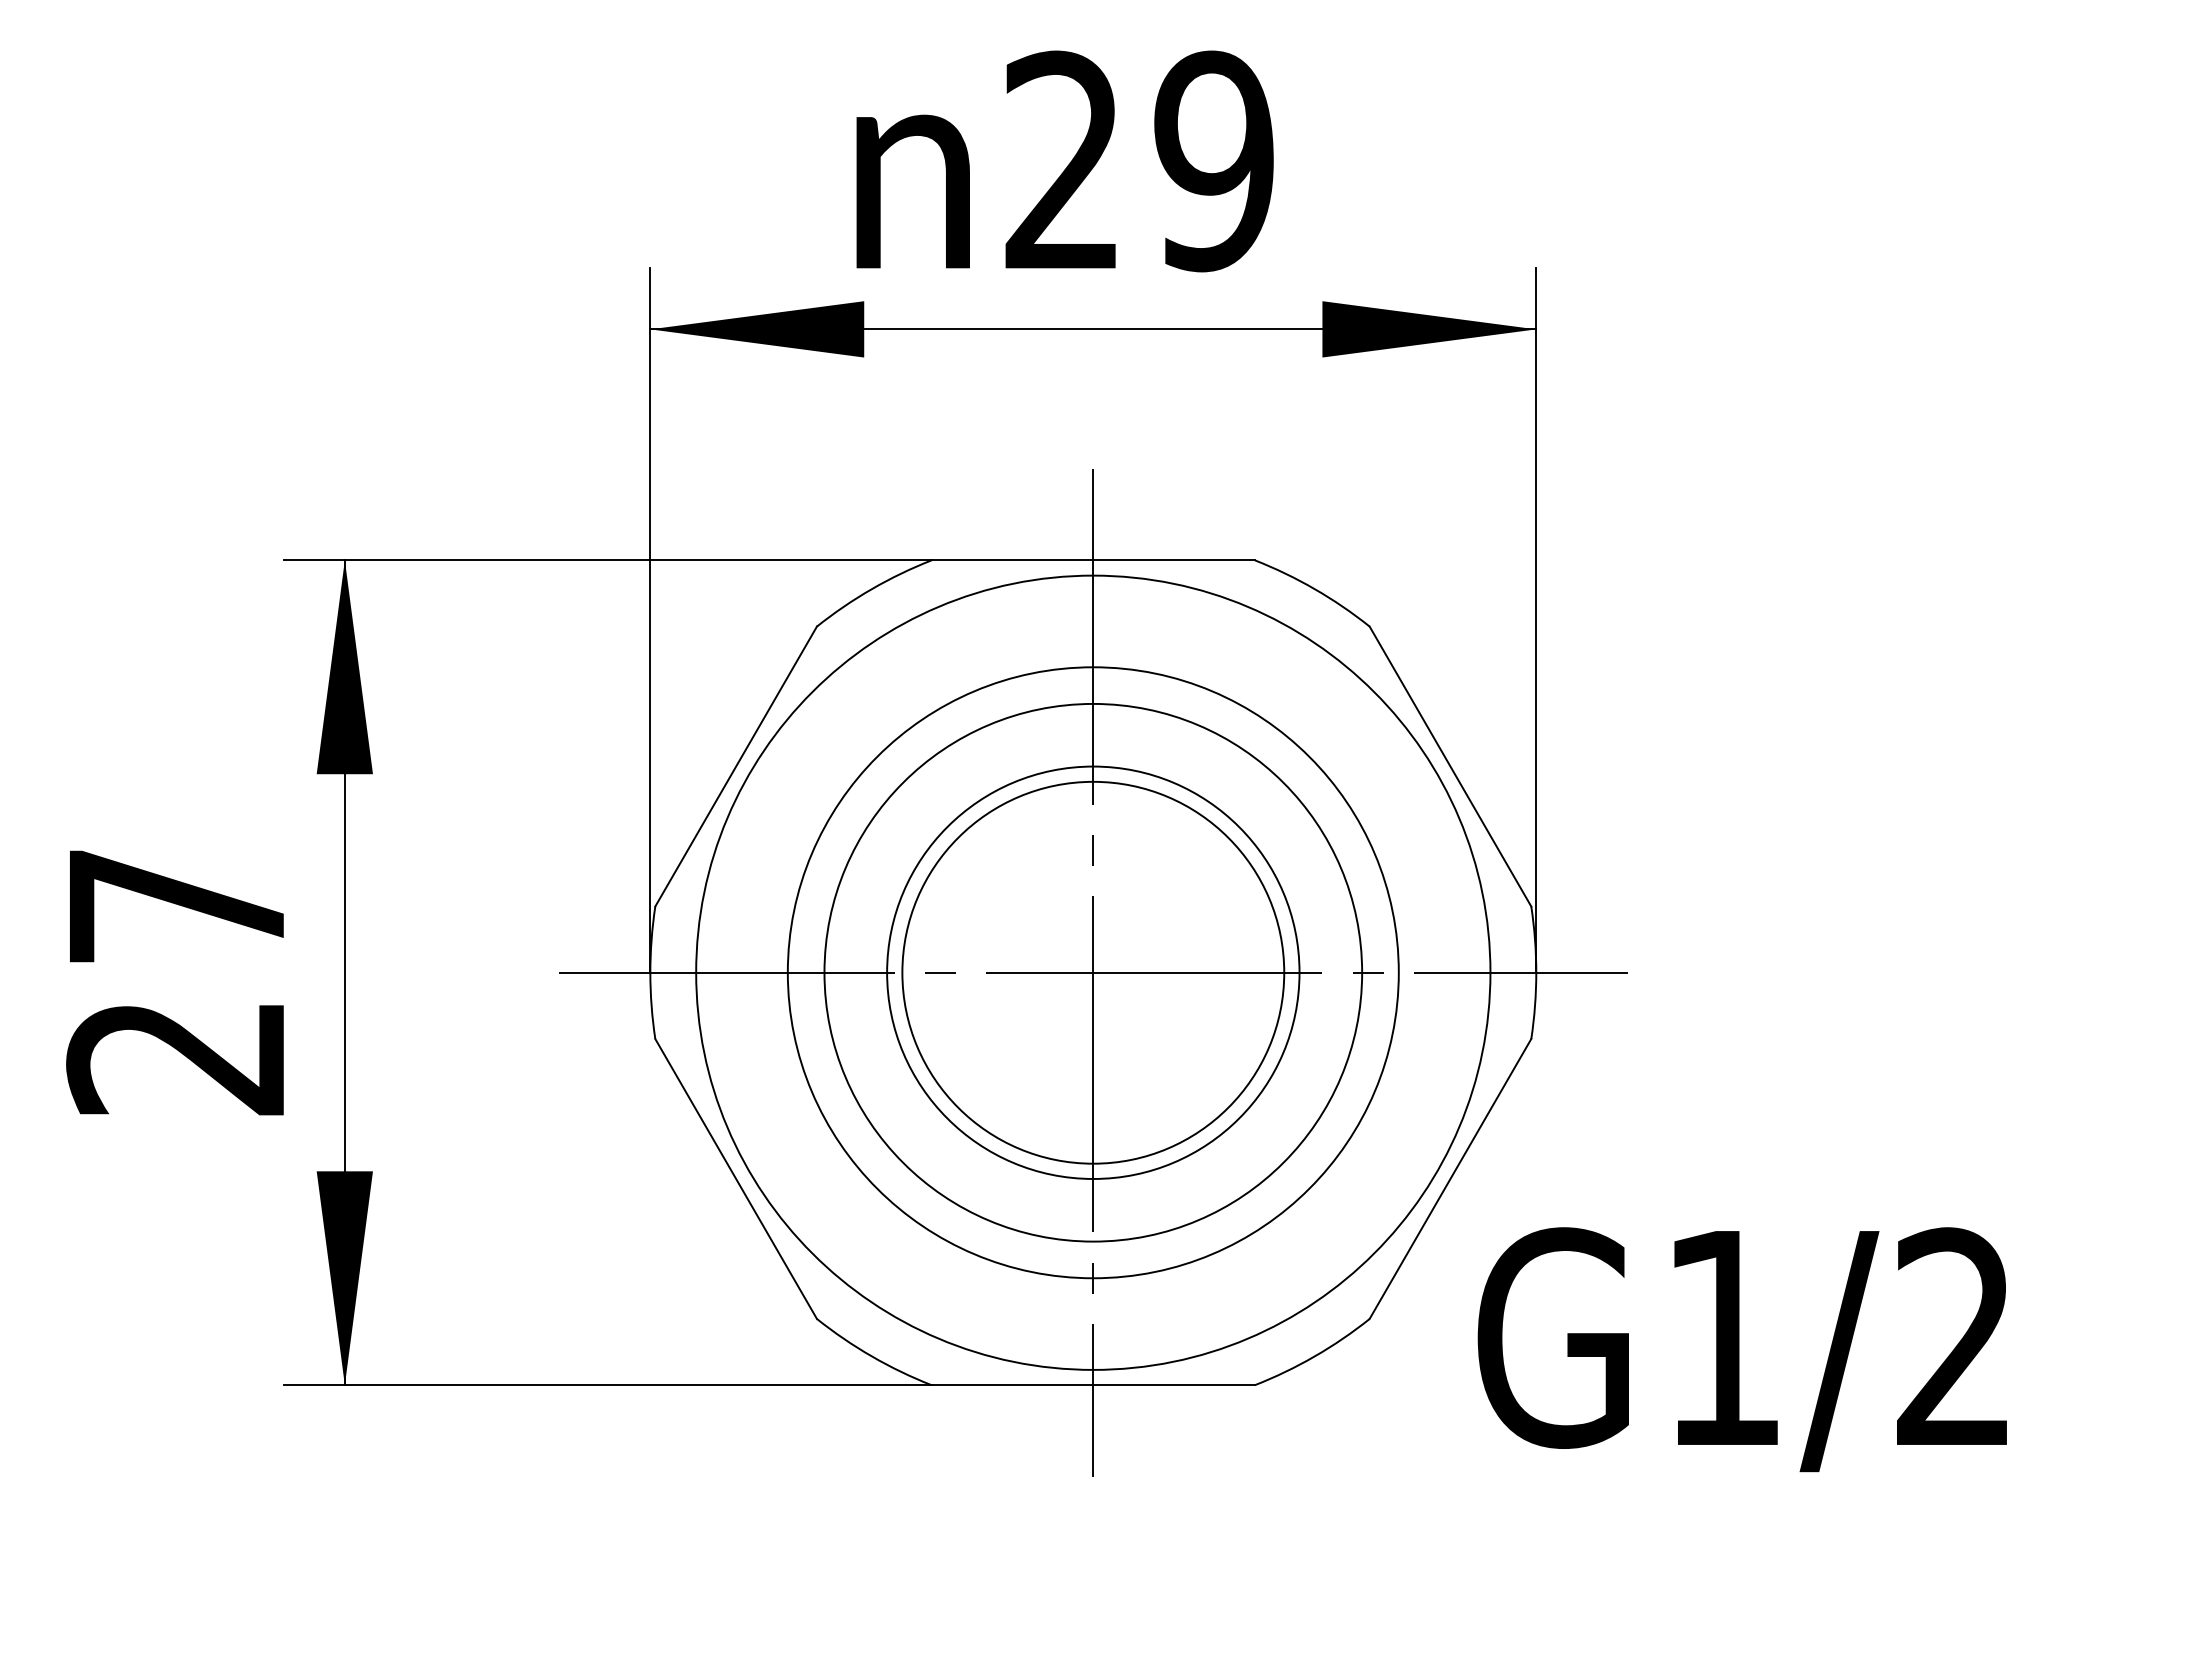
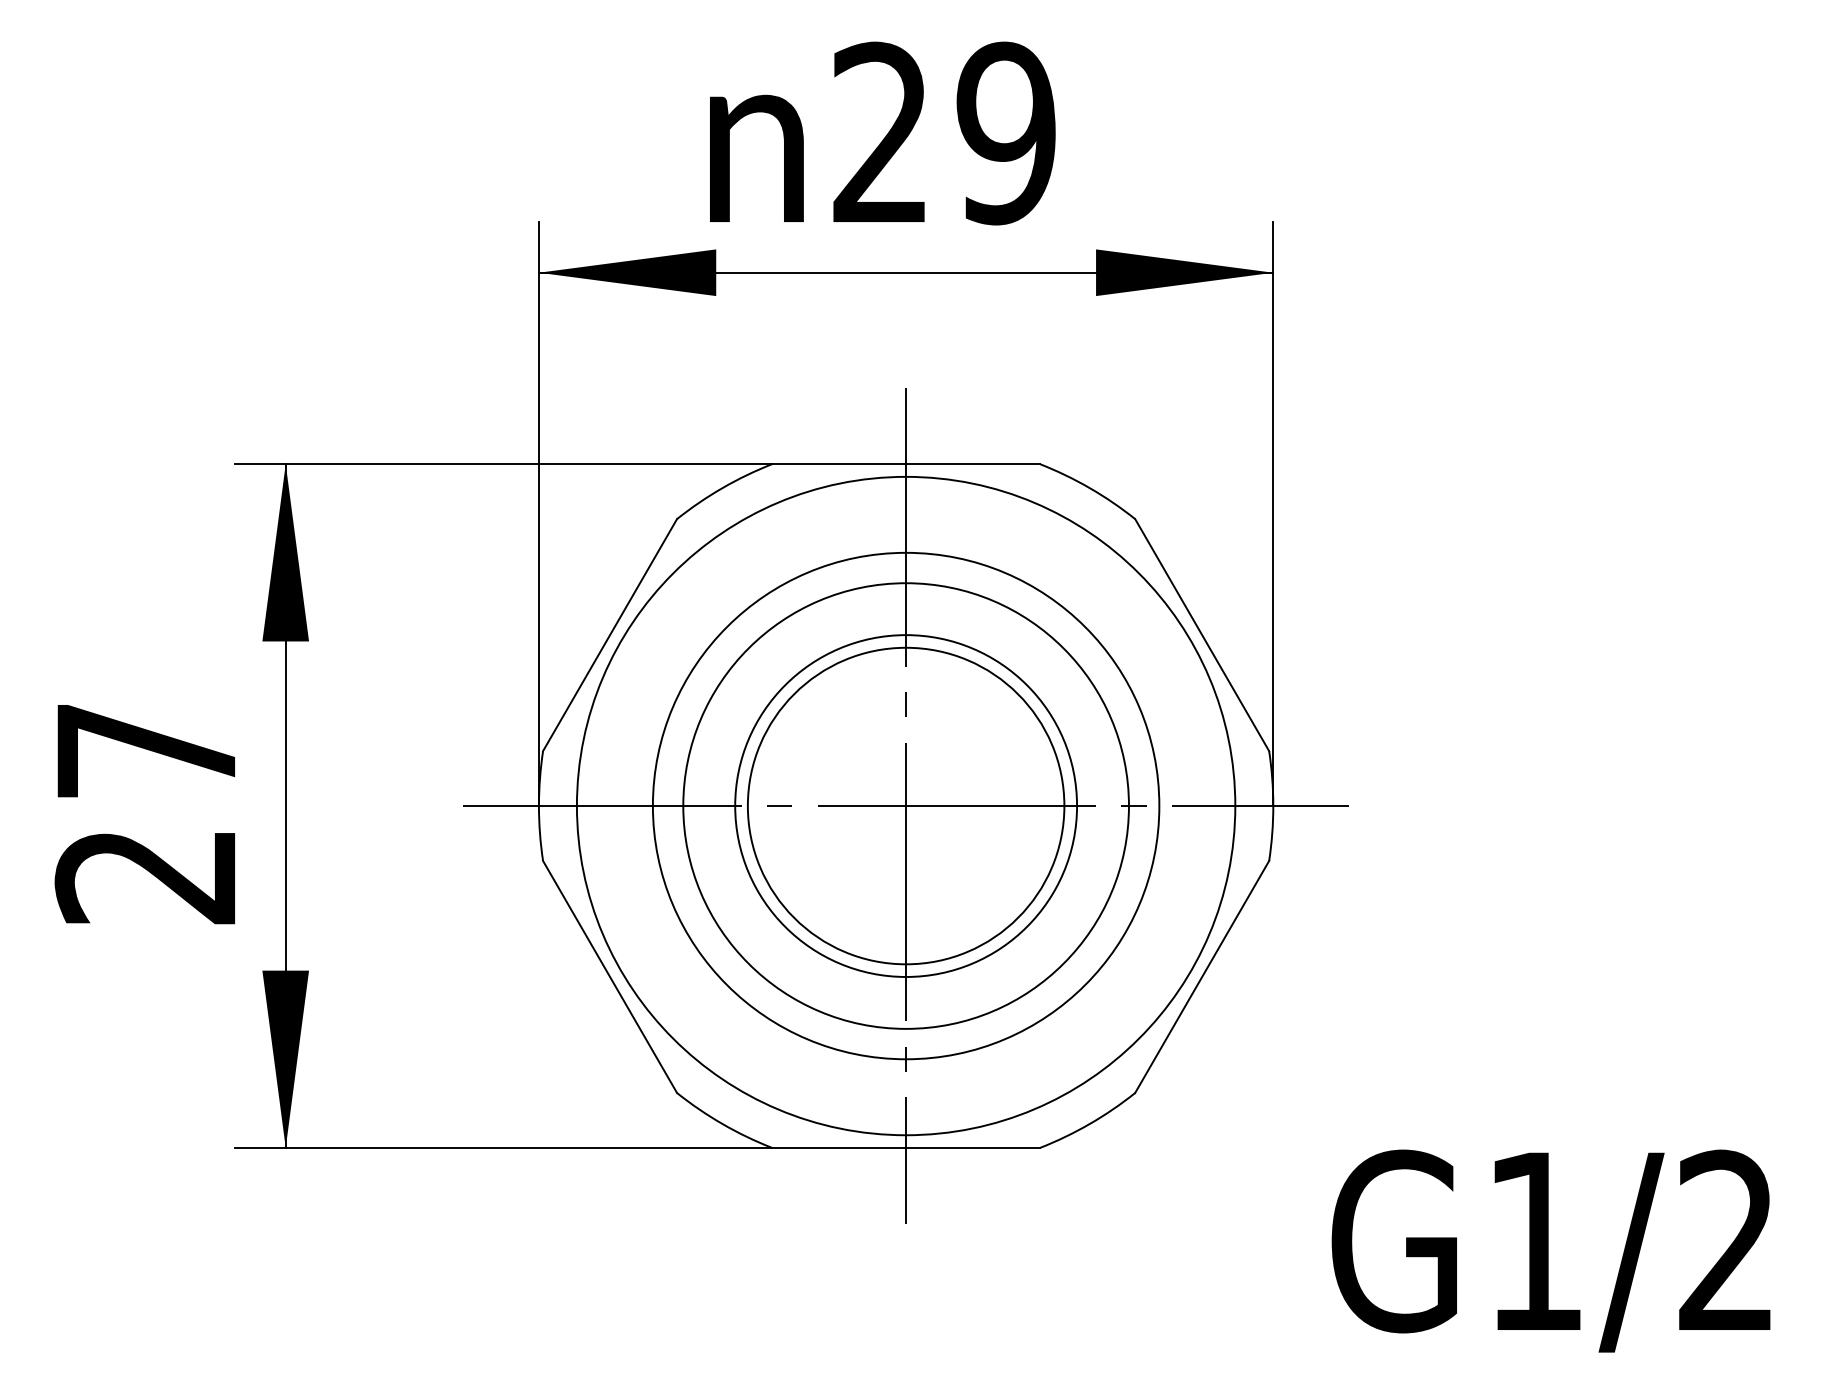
text: (1741, 1349) -> (1550, 1250), moved

